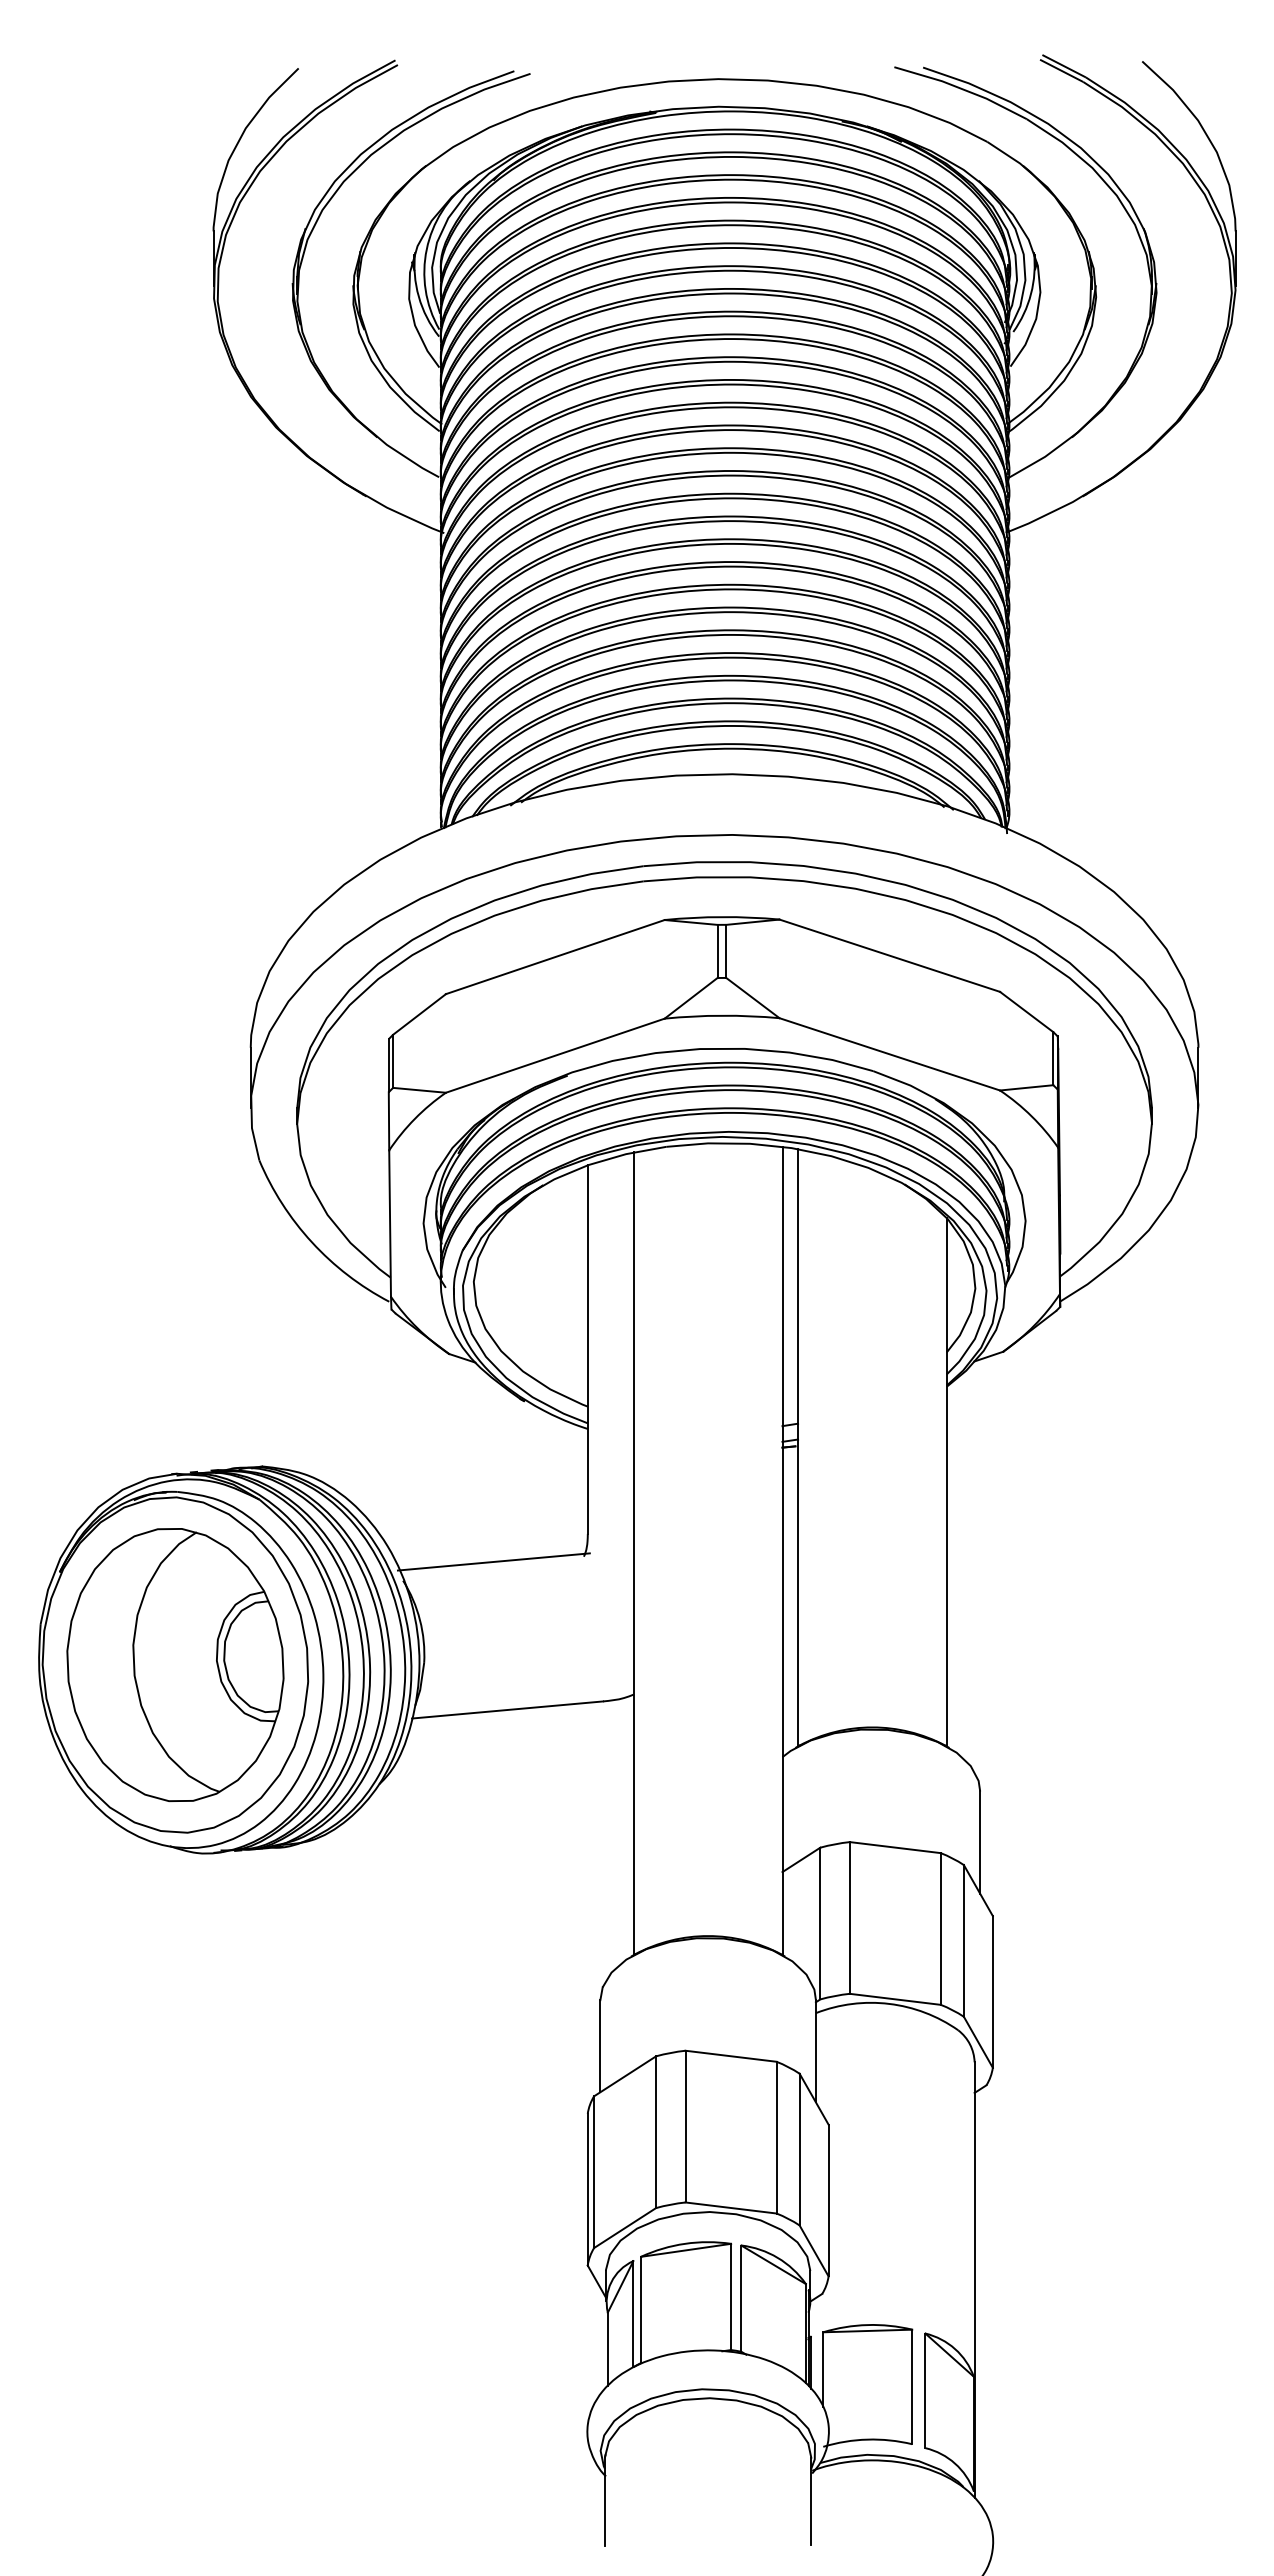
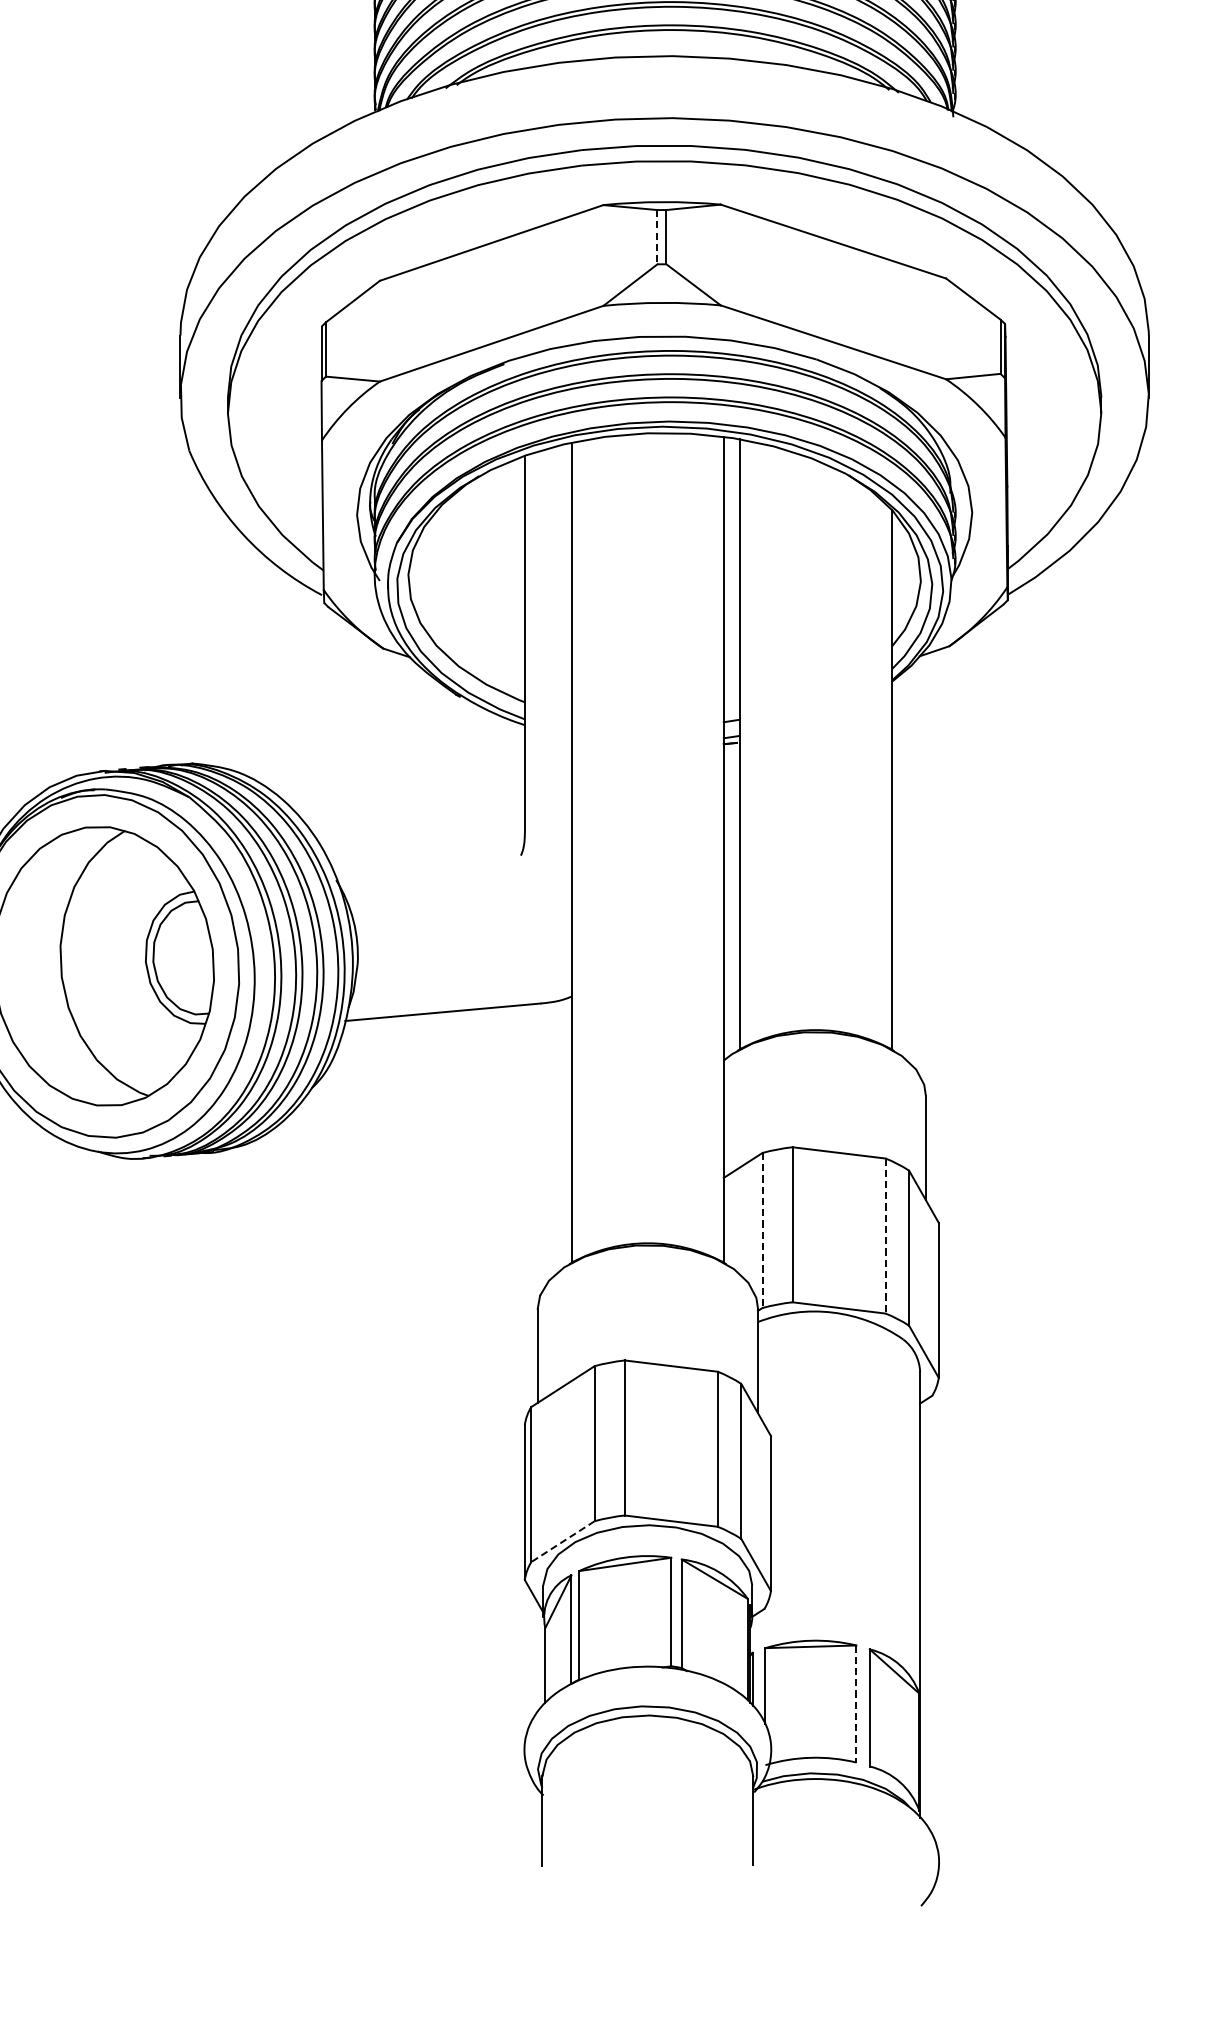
line: (717, 951) -> (657, 237), solid -> dashed
line: (493, 1561) -> (428, 860), removed
line: (820, 1923) -> (762, 1230), solid -> dashed
line: (940, 1928) -> (885, 1235), solid -> dashed
line: (625, 2228) -> (563, 1542), solid -> dashed
line: (912, 2387) -> (856, 1704), solid -> dashed

